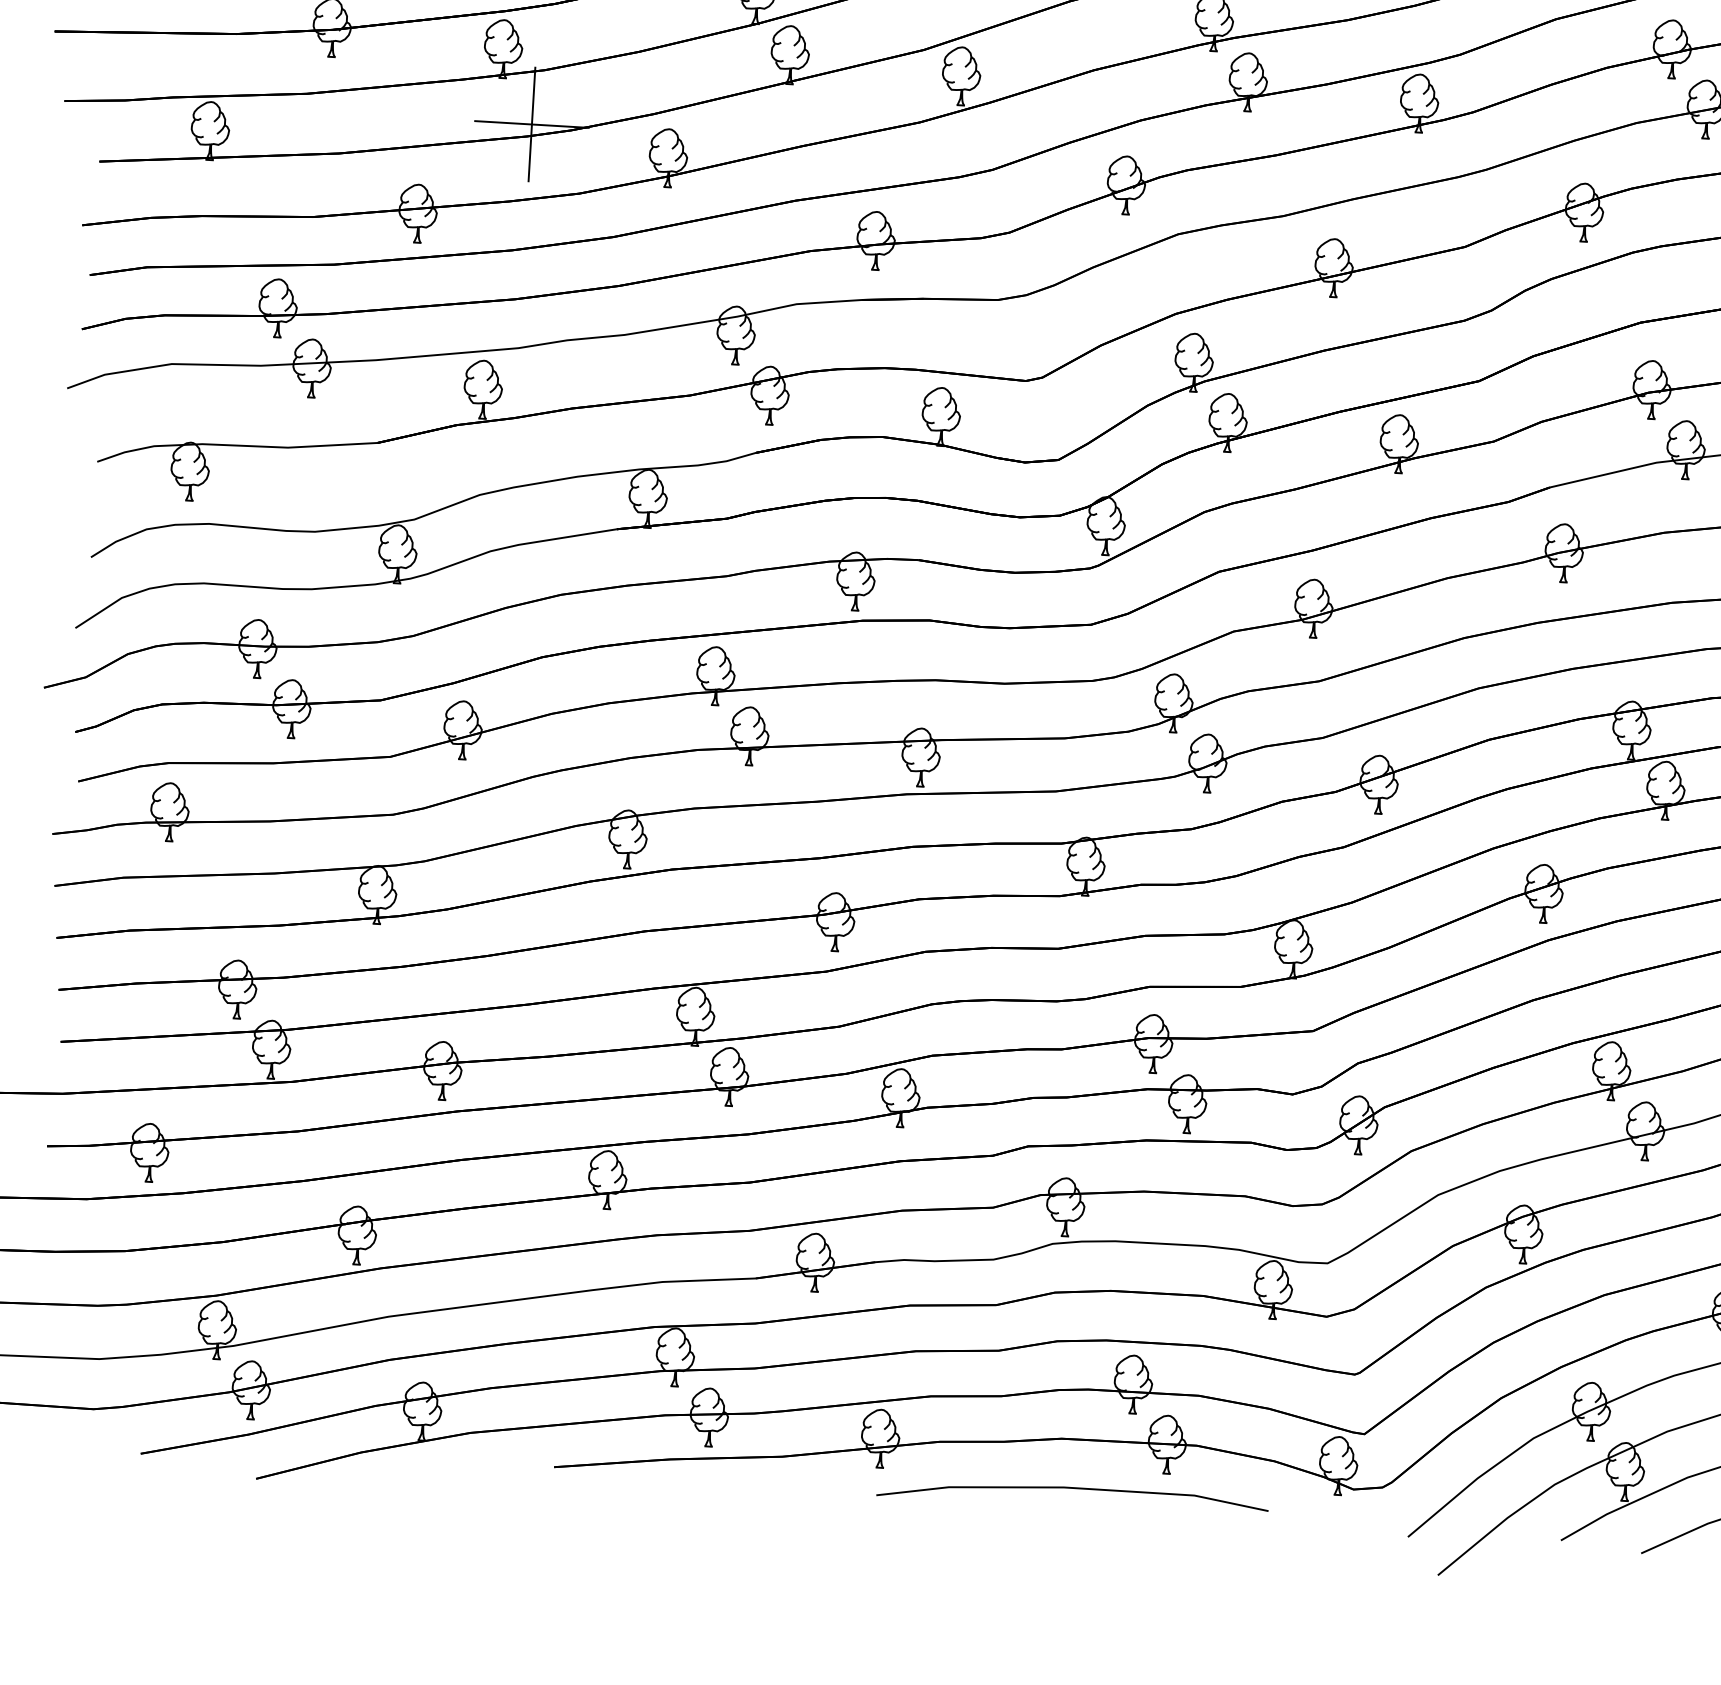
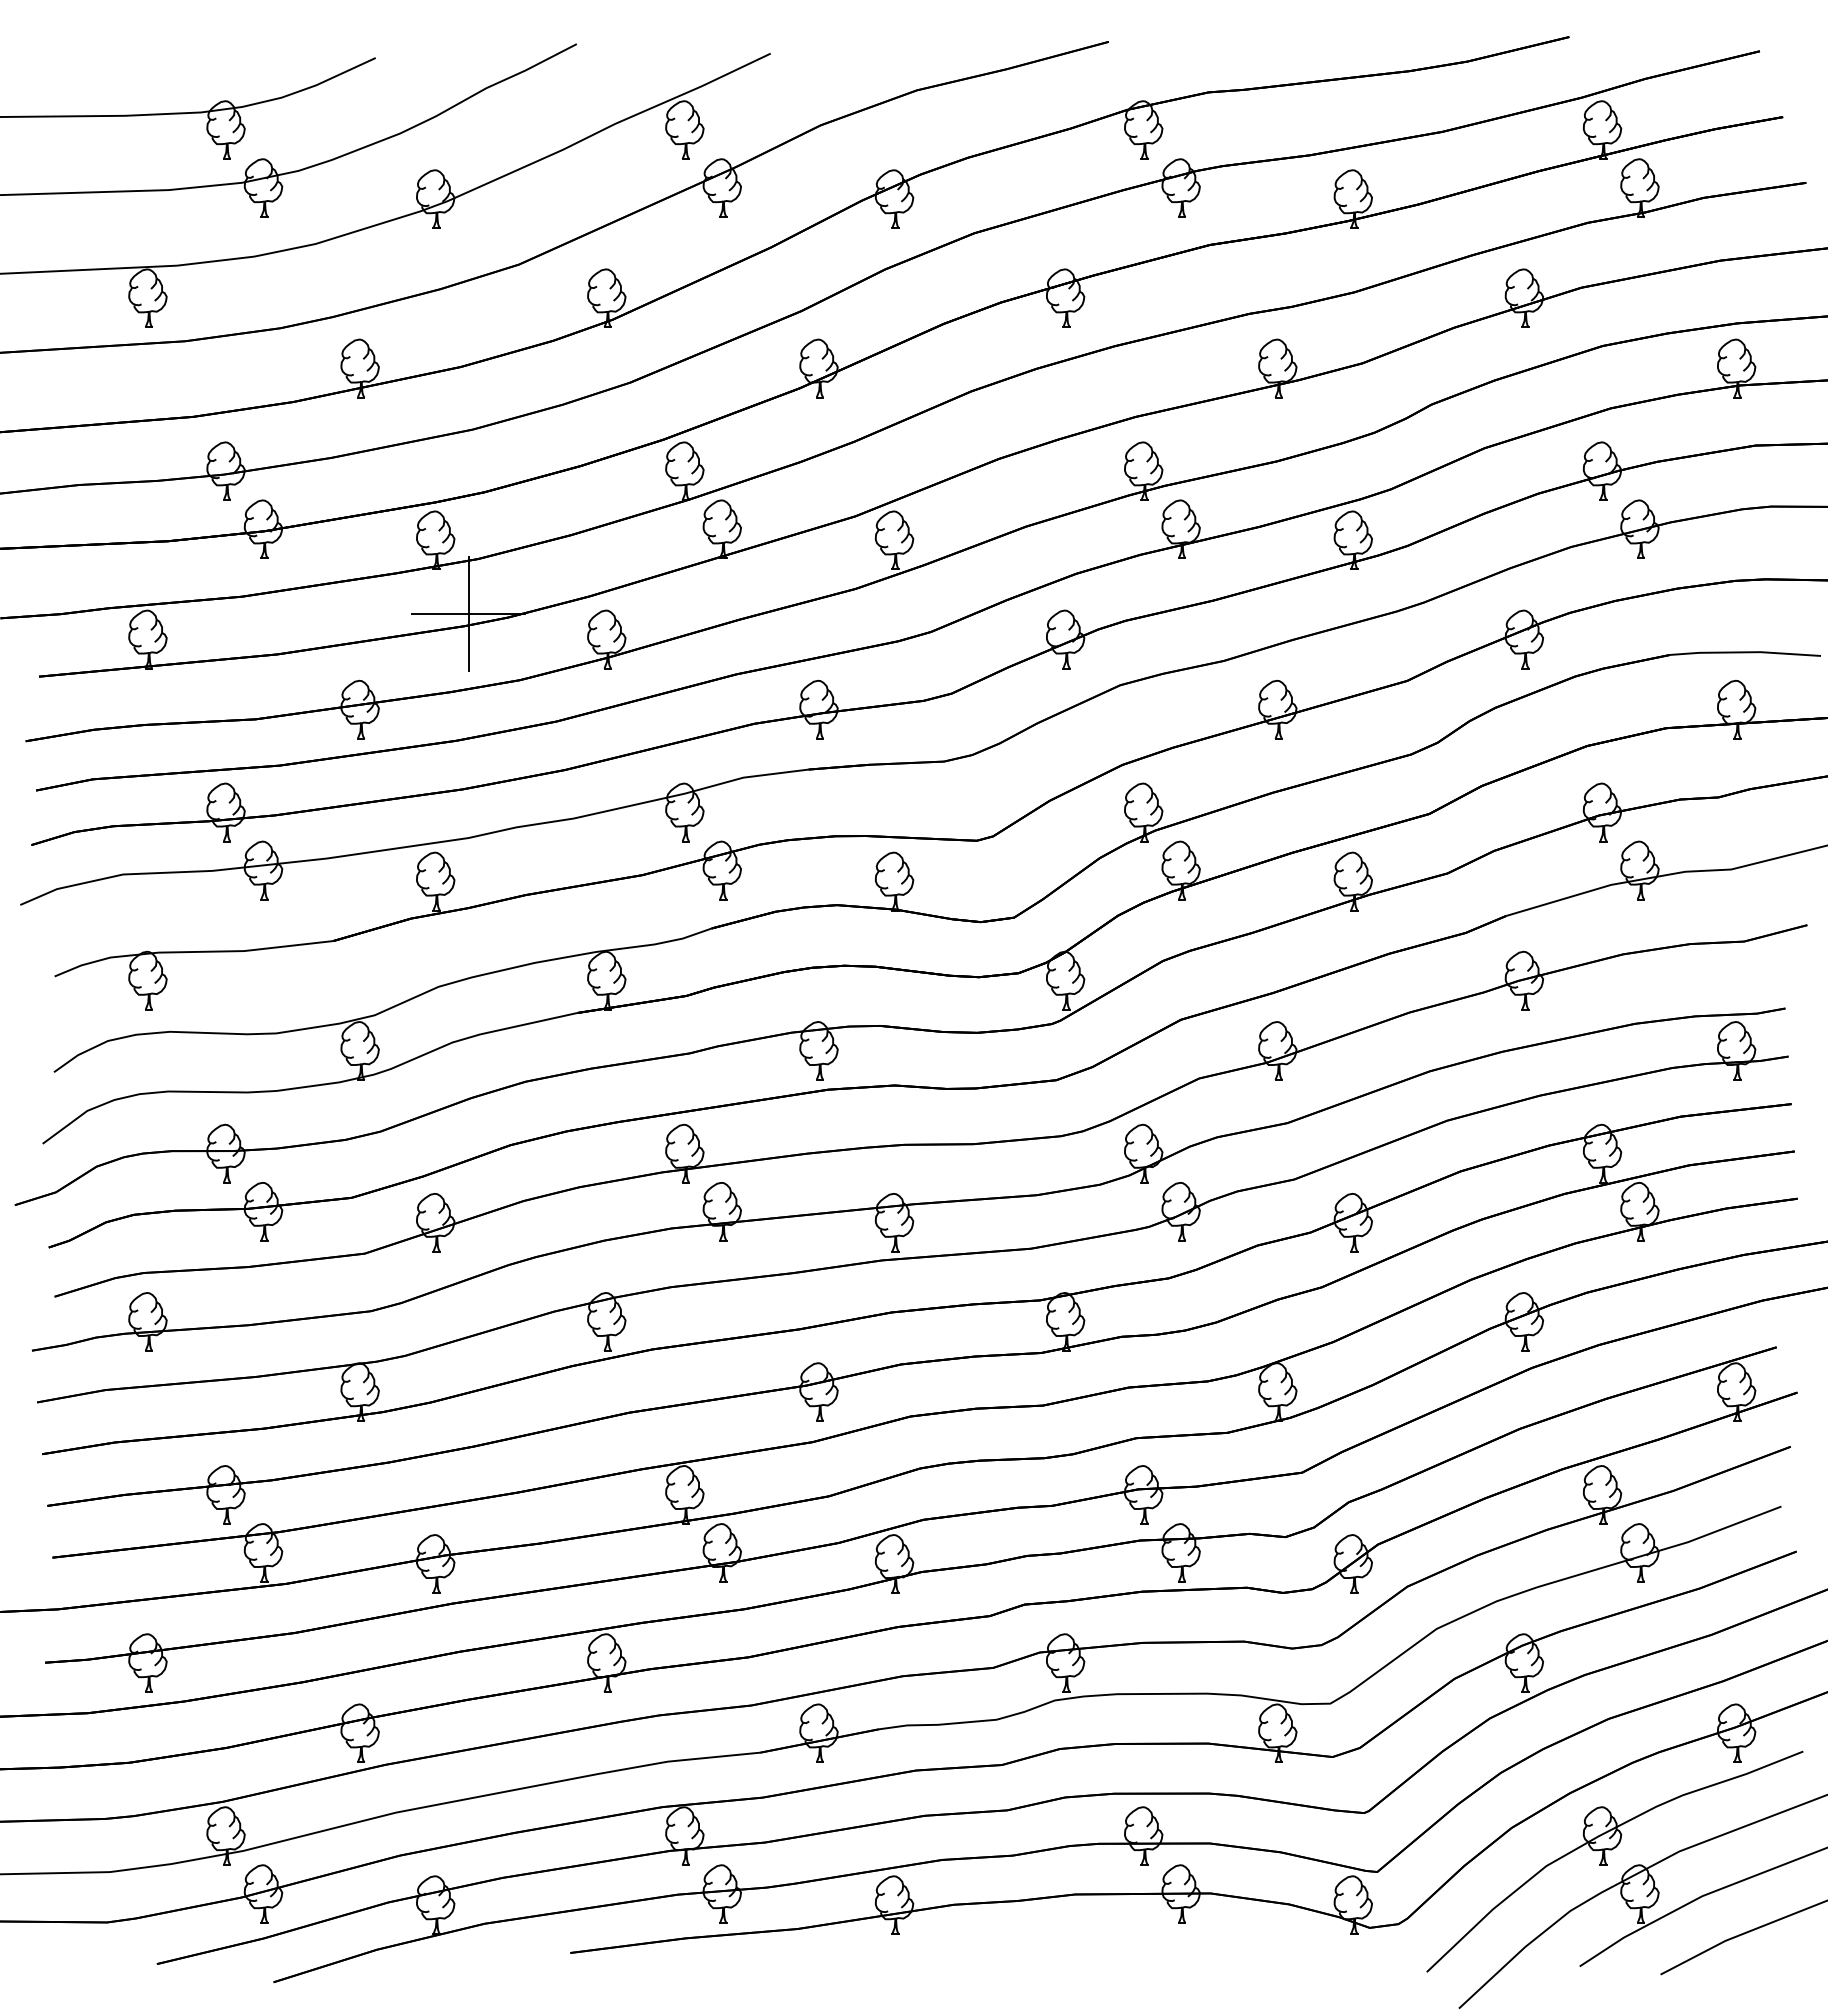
line: (1072, 1488) -> (1089, 1943), removed

